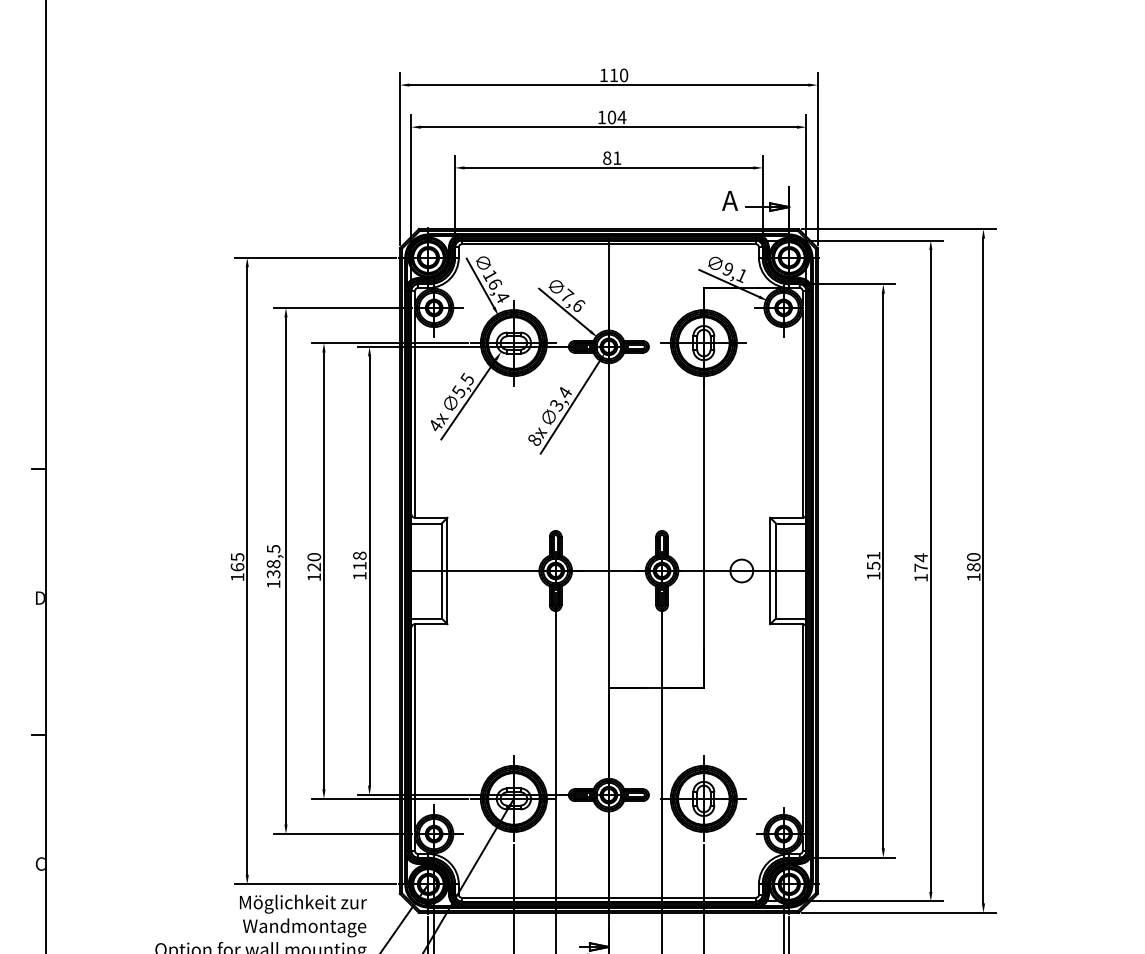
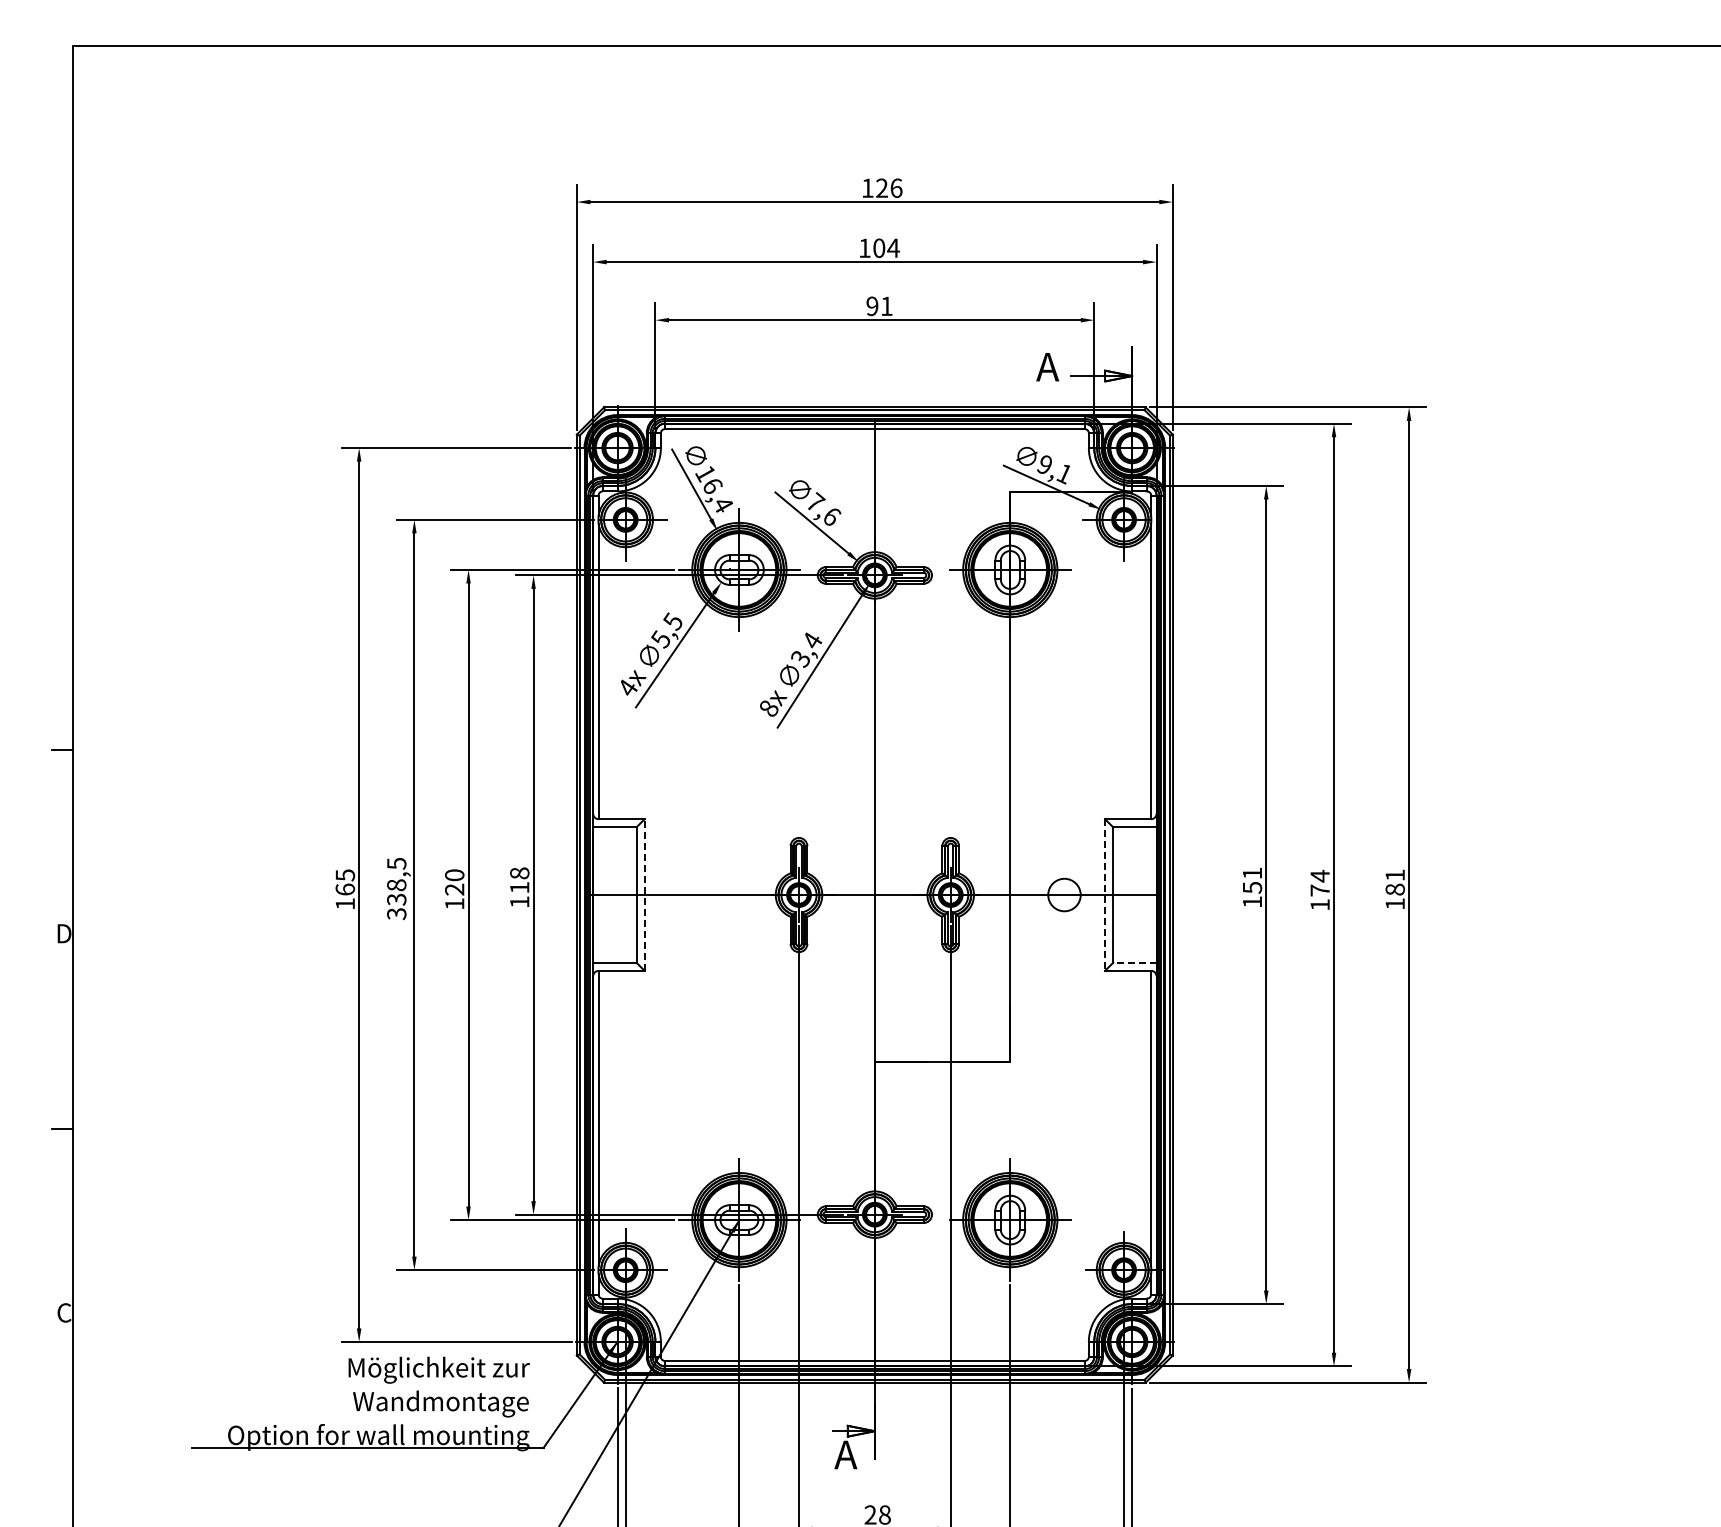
text: (619, 74) -> (889, 187), 110 -> 126
text: (607, 158) -> (872, 306), 81 -> 91
text: (973, 557) -> (1394, 875), 180 -> 181
line: (447, 571) -> (644, 895), solid -> dashed
line: (770, 571) -> (1105, 895), solid -> dashed
text: (273, 584) -> (396, 914), 138,5 -> 338,5
line: (790, 618) -> (1134, 962), solid -> dashed

